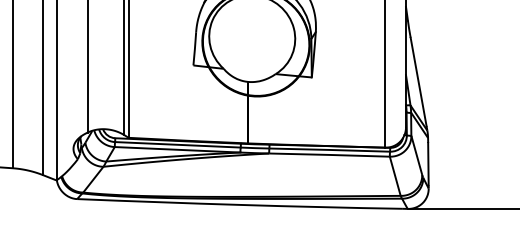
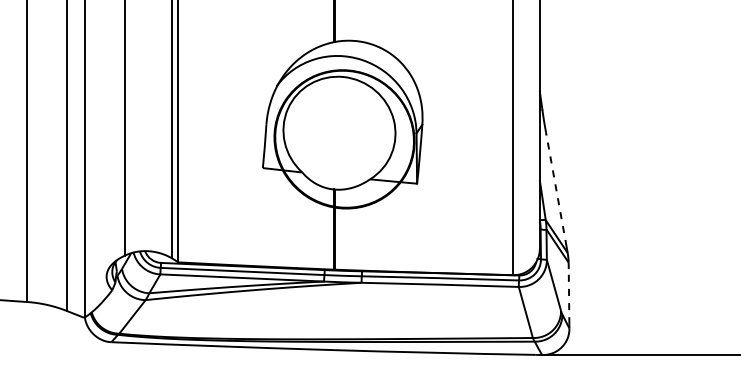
line: (418, 81) -> (556, 189), solid -> dashed
line: (428, 164) -> (569, 296), solid -> dashed

